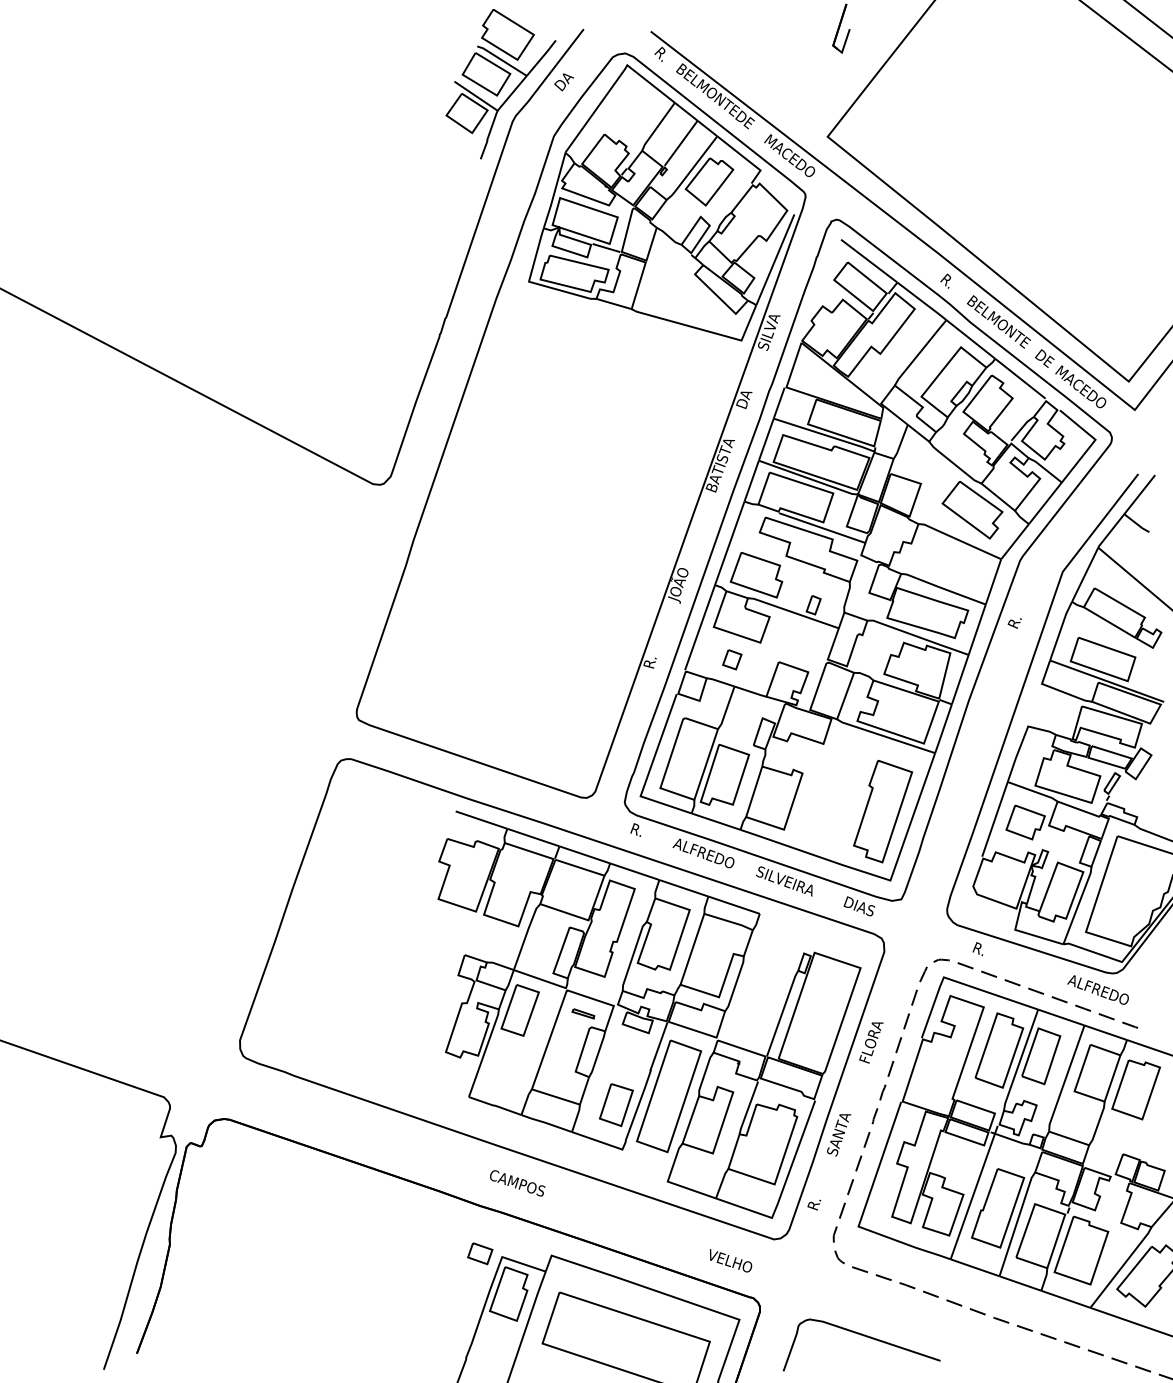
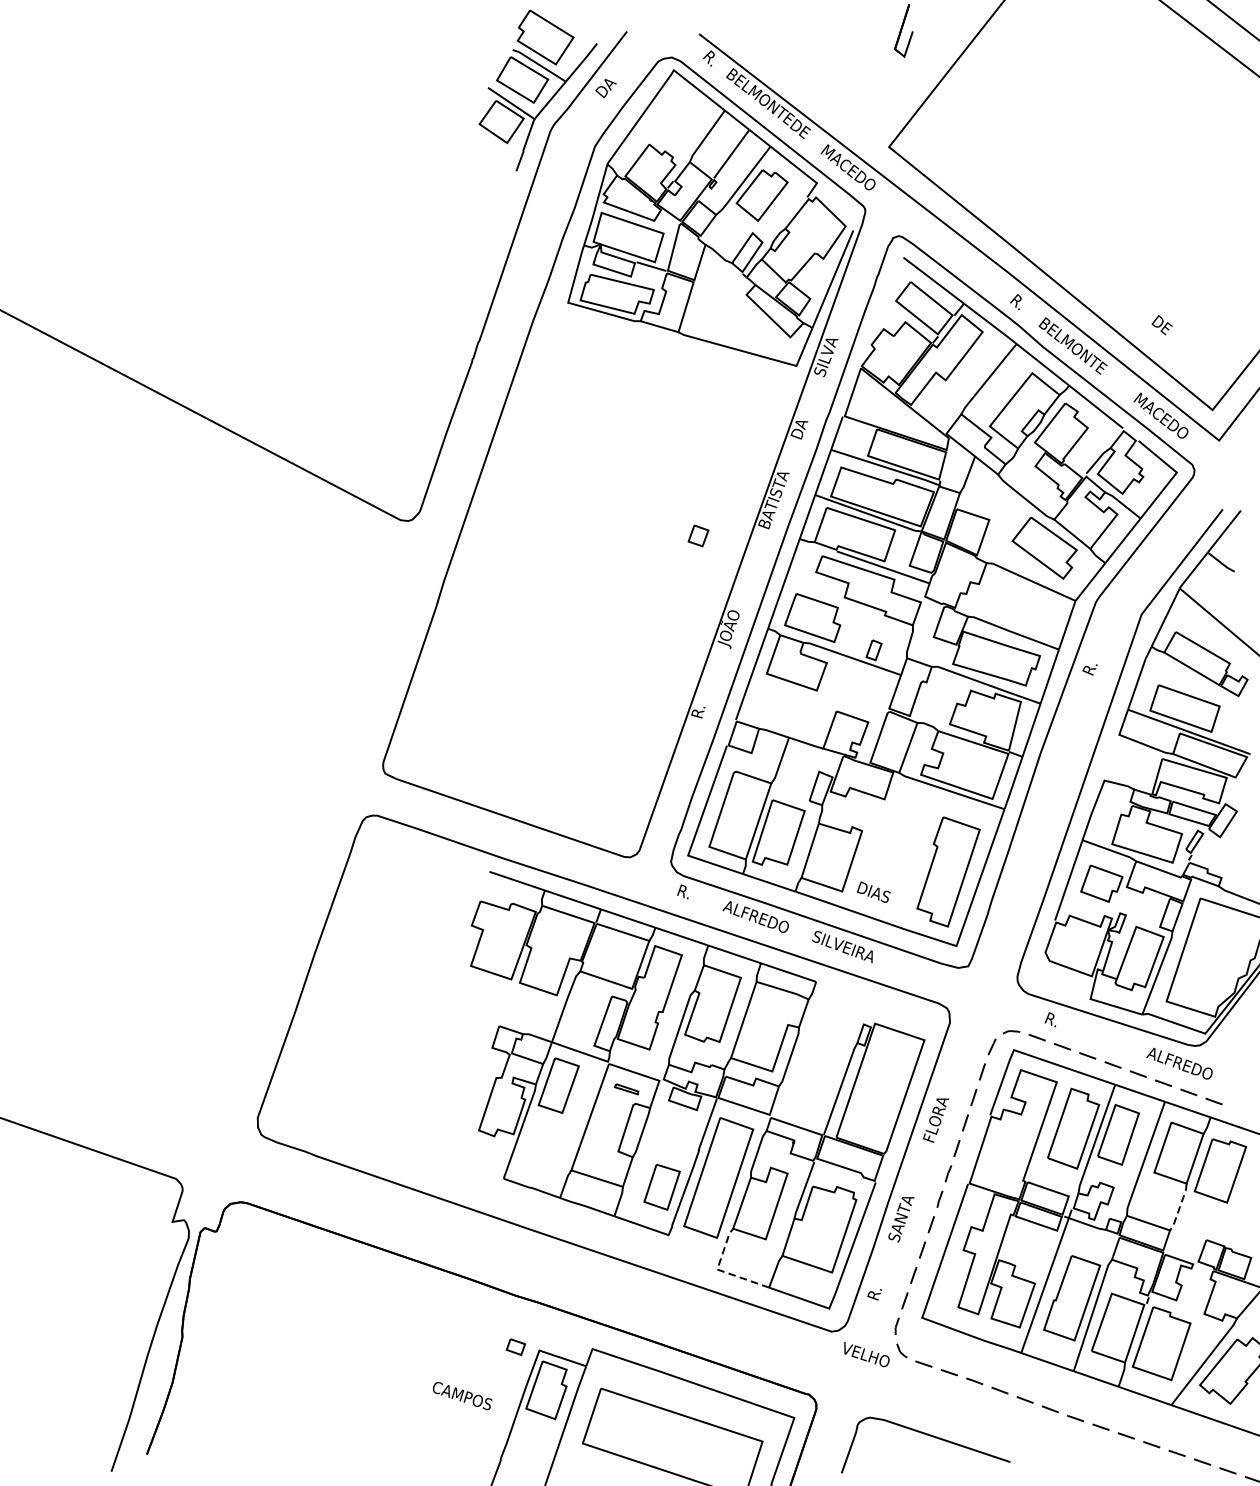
text: (1044, 358) -> (1161, 325), moved
part: (732, 659) -> (698, 535), moved
text: (858, 906) -> (872, 892), moved
line: (1098, 1123) -> (1180, 1207), solid -> dashed
line: (671, 1182) -> (721, 1270), solid -> dashed
text: (517, 1183) -> (462, 1396), moved
part: (480, 1253) -> (516, 1346), size x0.7
text: (731, 1260) -> (867, 1354), moved

